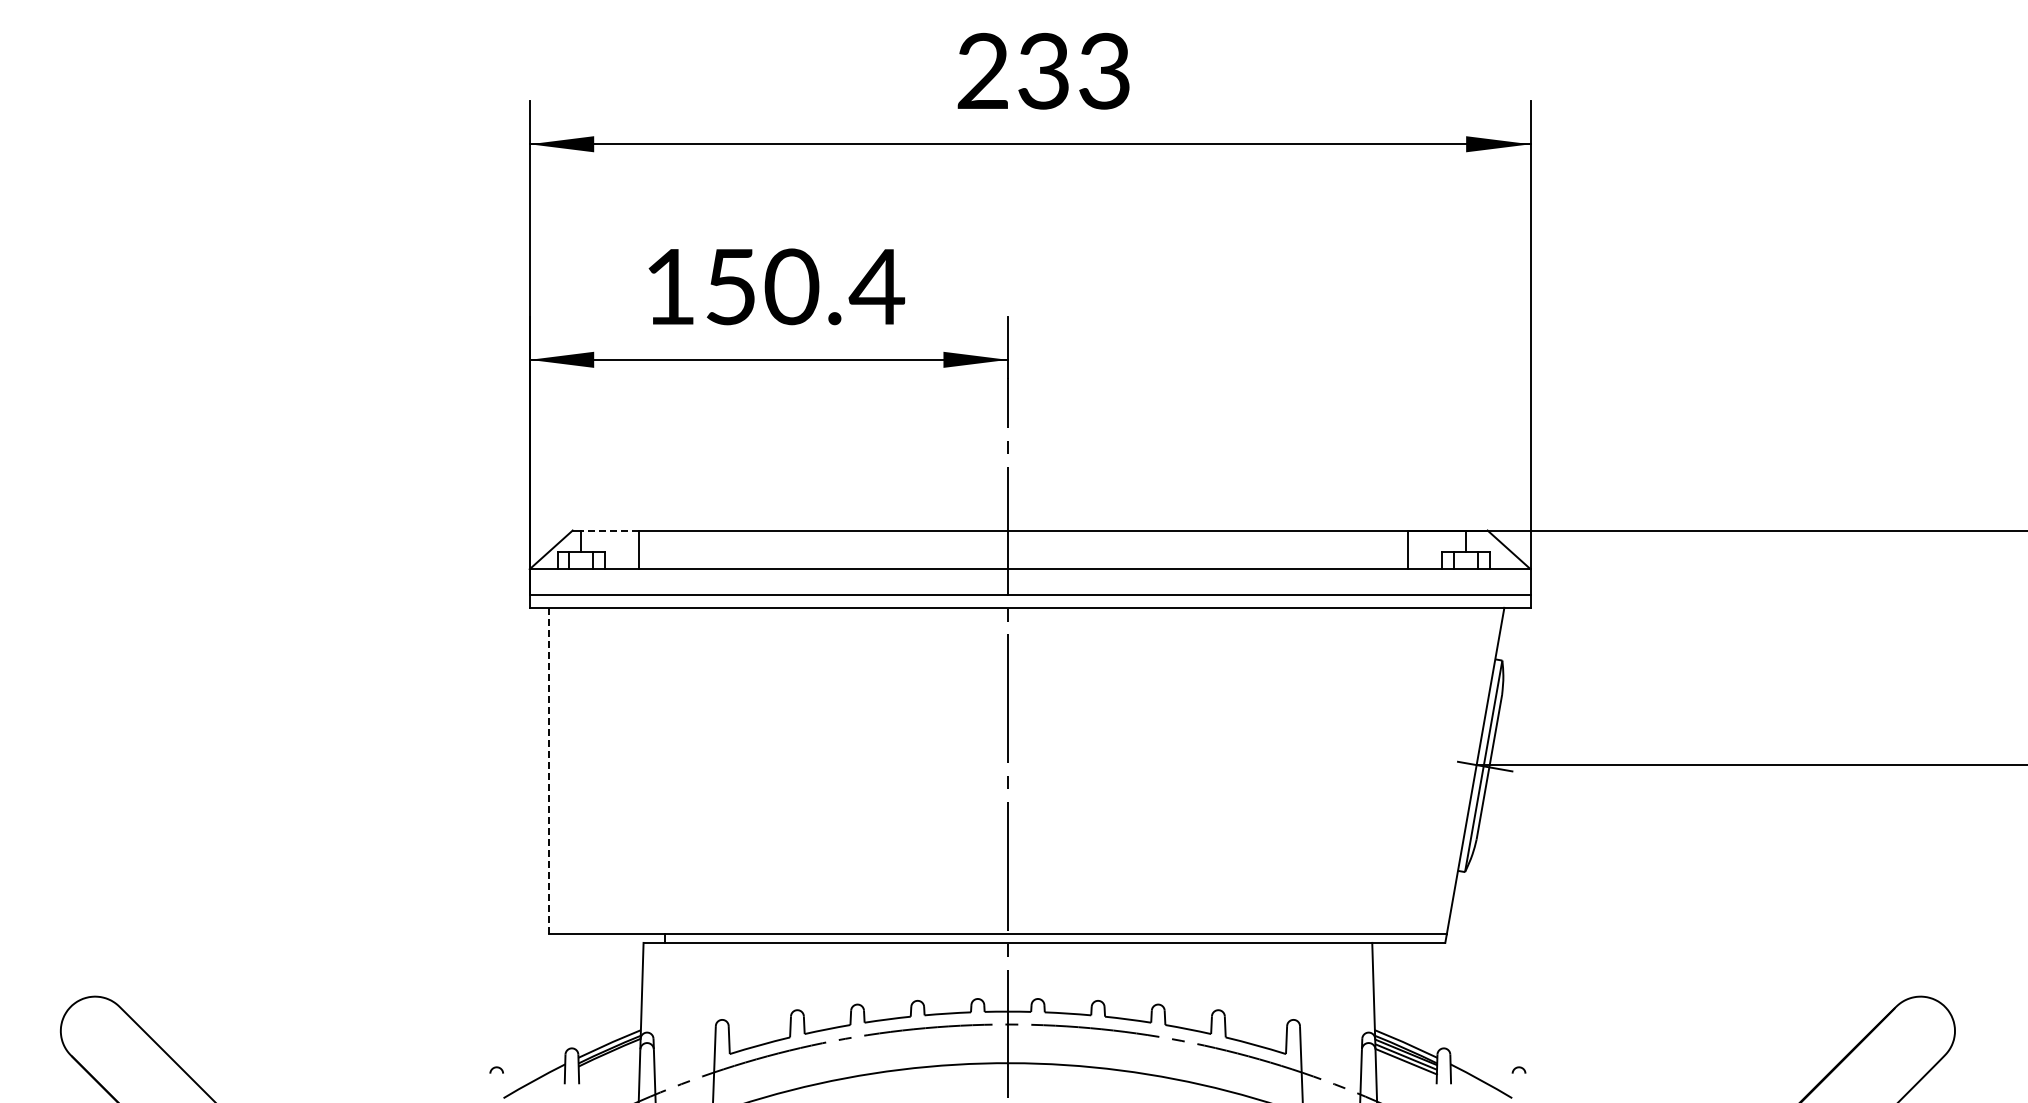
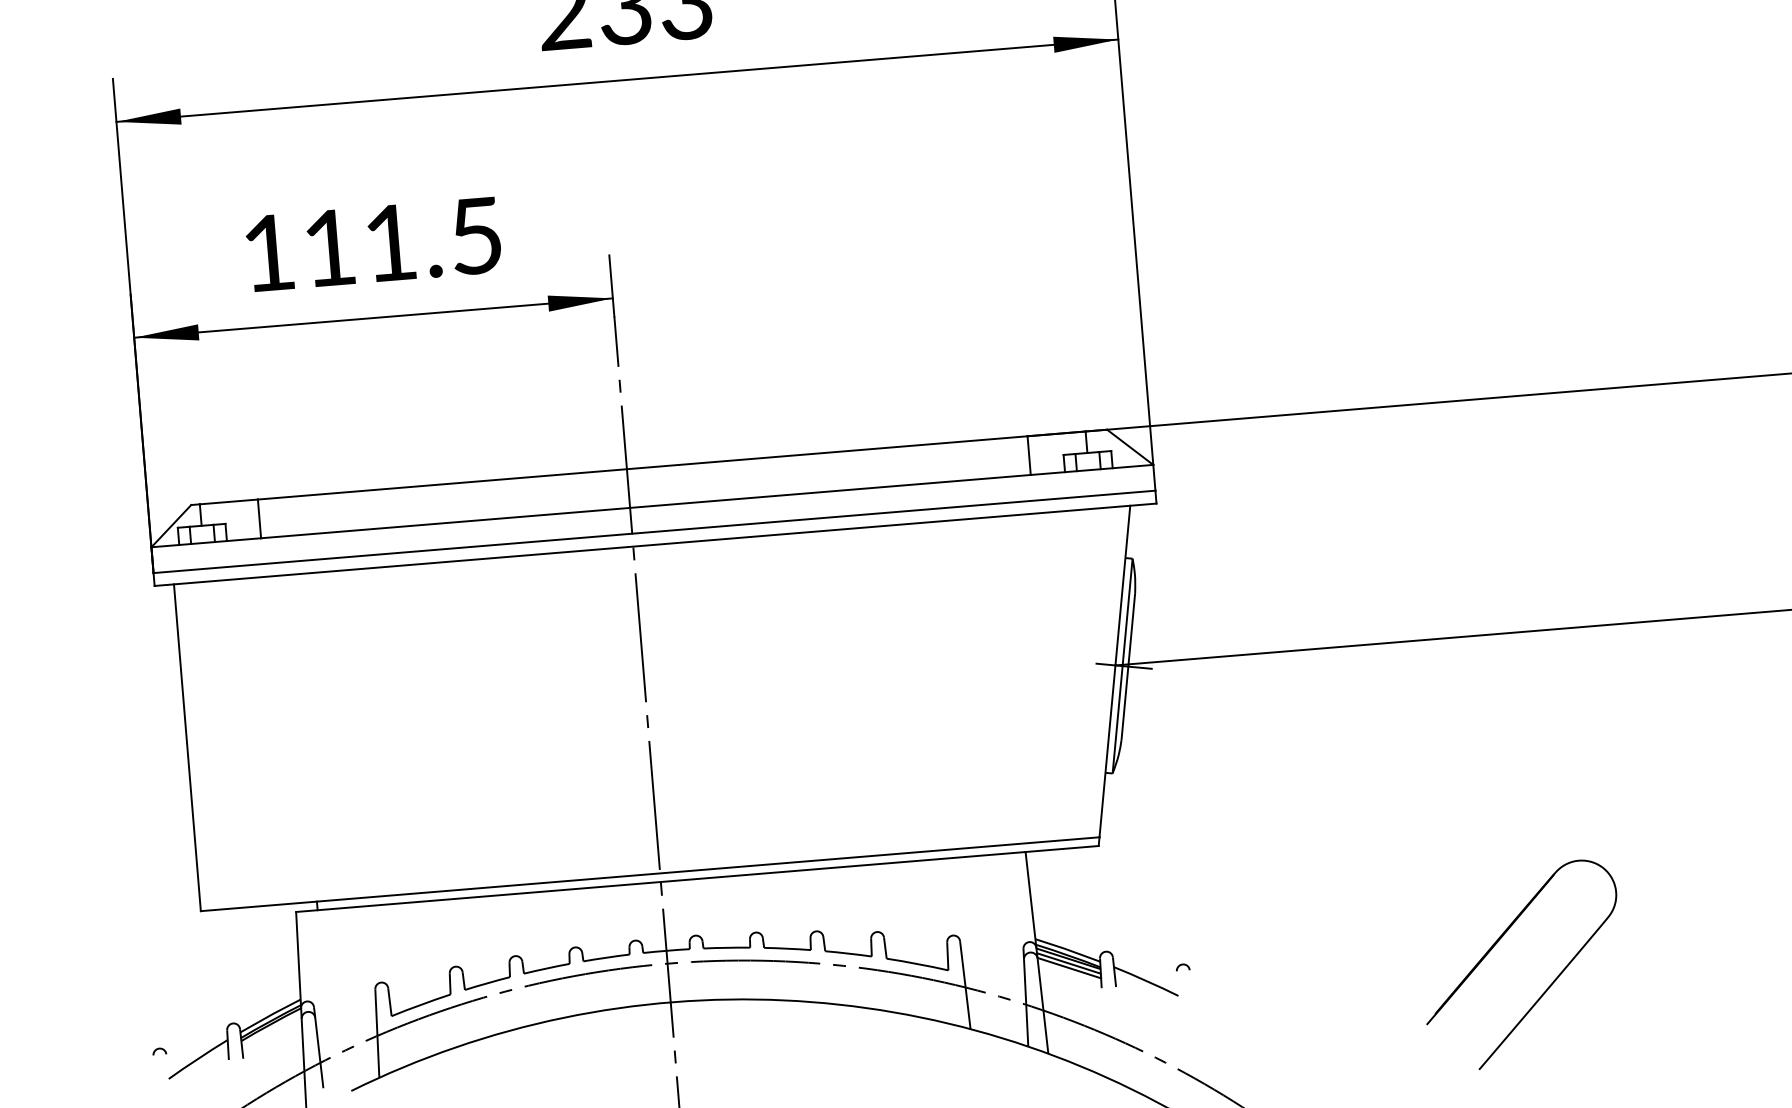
text: (805, 286) -> (404, 241), 150.4 -> 111.5
line: (610, 530) -> (229, 501), dashed -> solid
line: (549, 771) -> (187, 748), dashed -> solid

